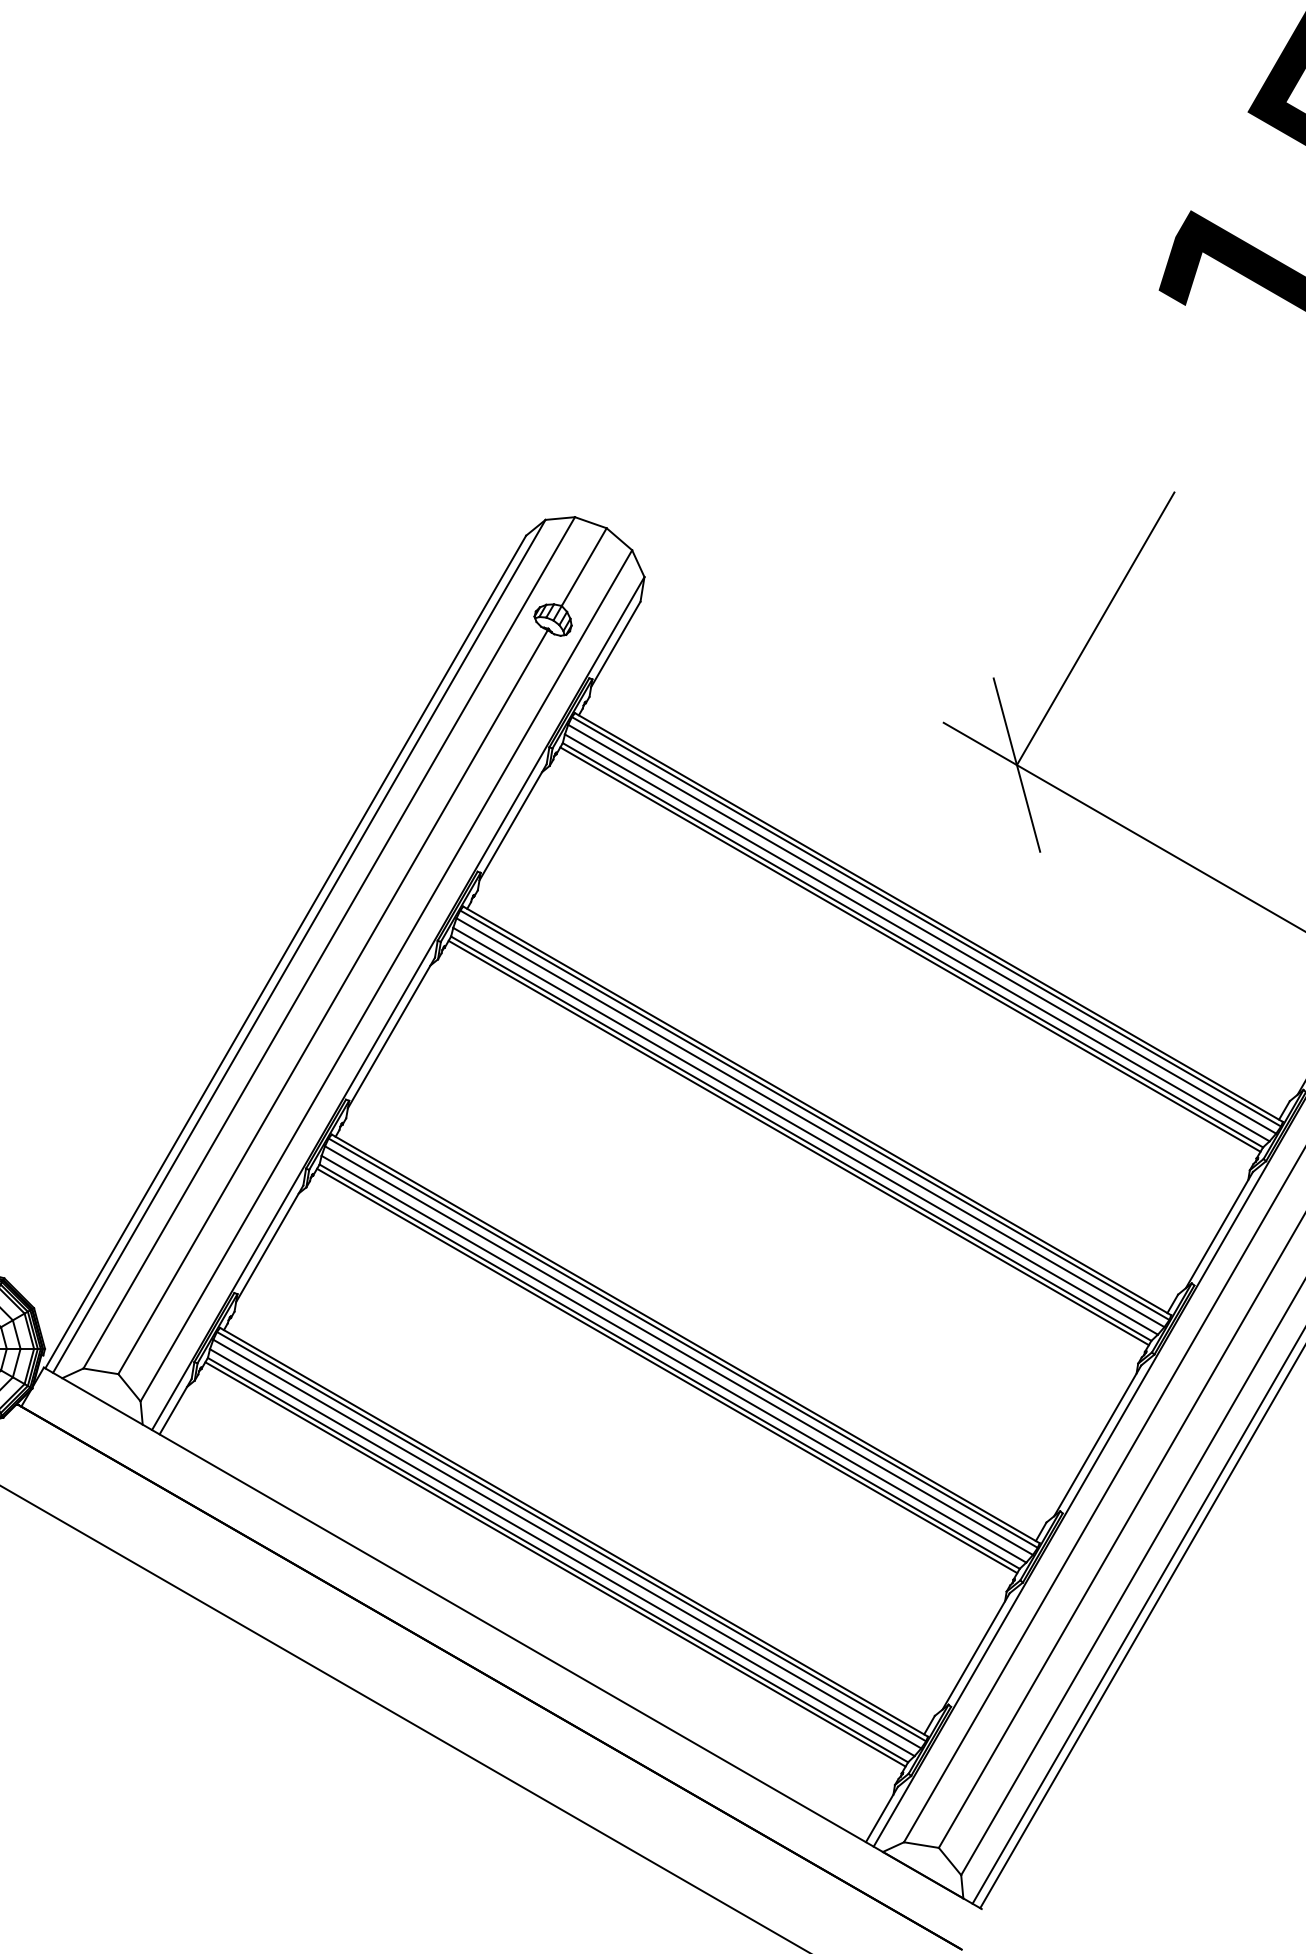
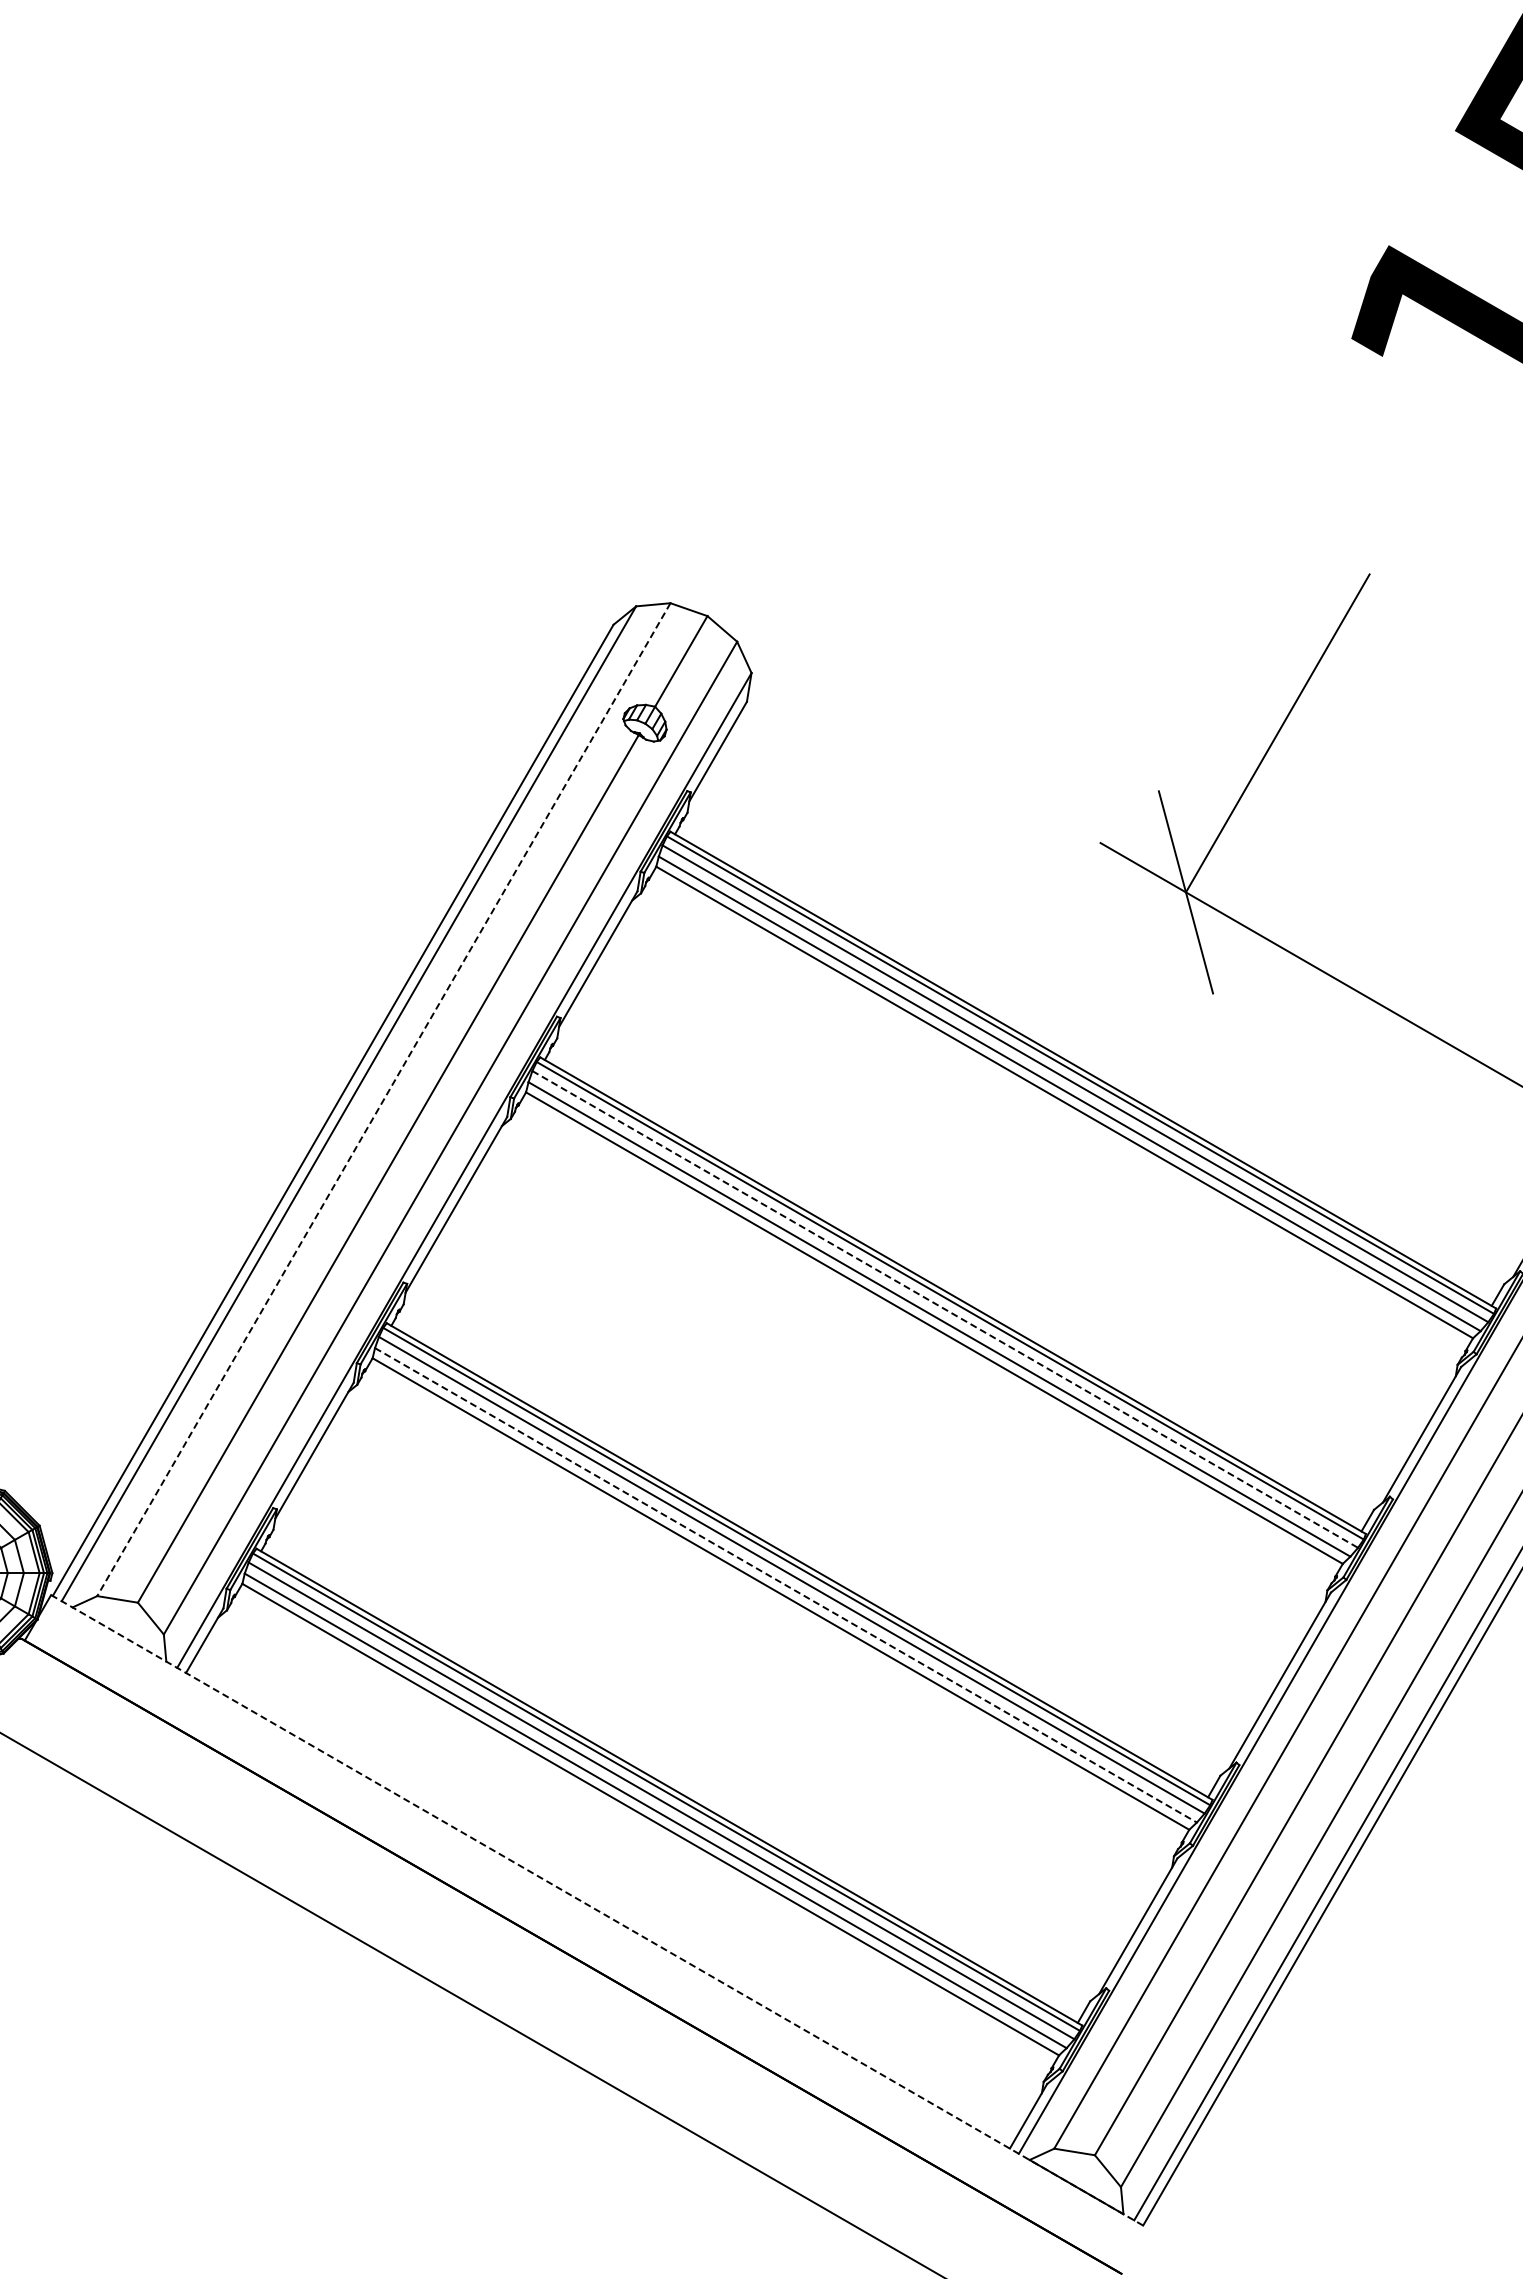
line: (328, 943) -> (383, 1100), solid -> dashed
line: (910, 949) -> (1061, 1107), removed
line: (810, 1122) -> (945, 1309), solid -> dashed
line: (798, 1142) -> (931, 1332), removed
line: (674, 1359) -> (786, 1585), solid -> dashed
line: (666, 1370) -> (777, 1598), removed
line: (555, 1564) -> (647, 1824), removed
line: (513, 1638) -> (598, 1910), solid -> dashed

